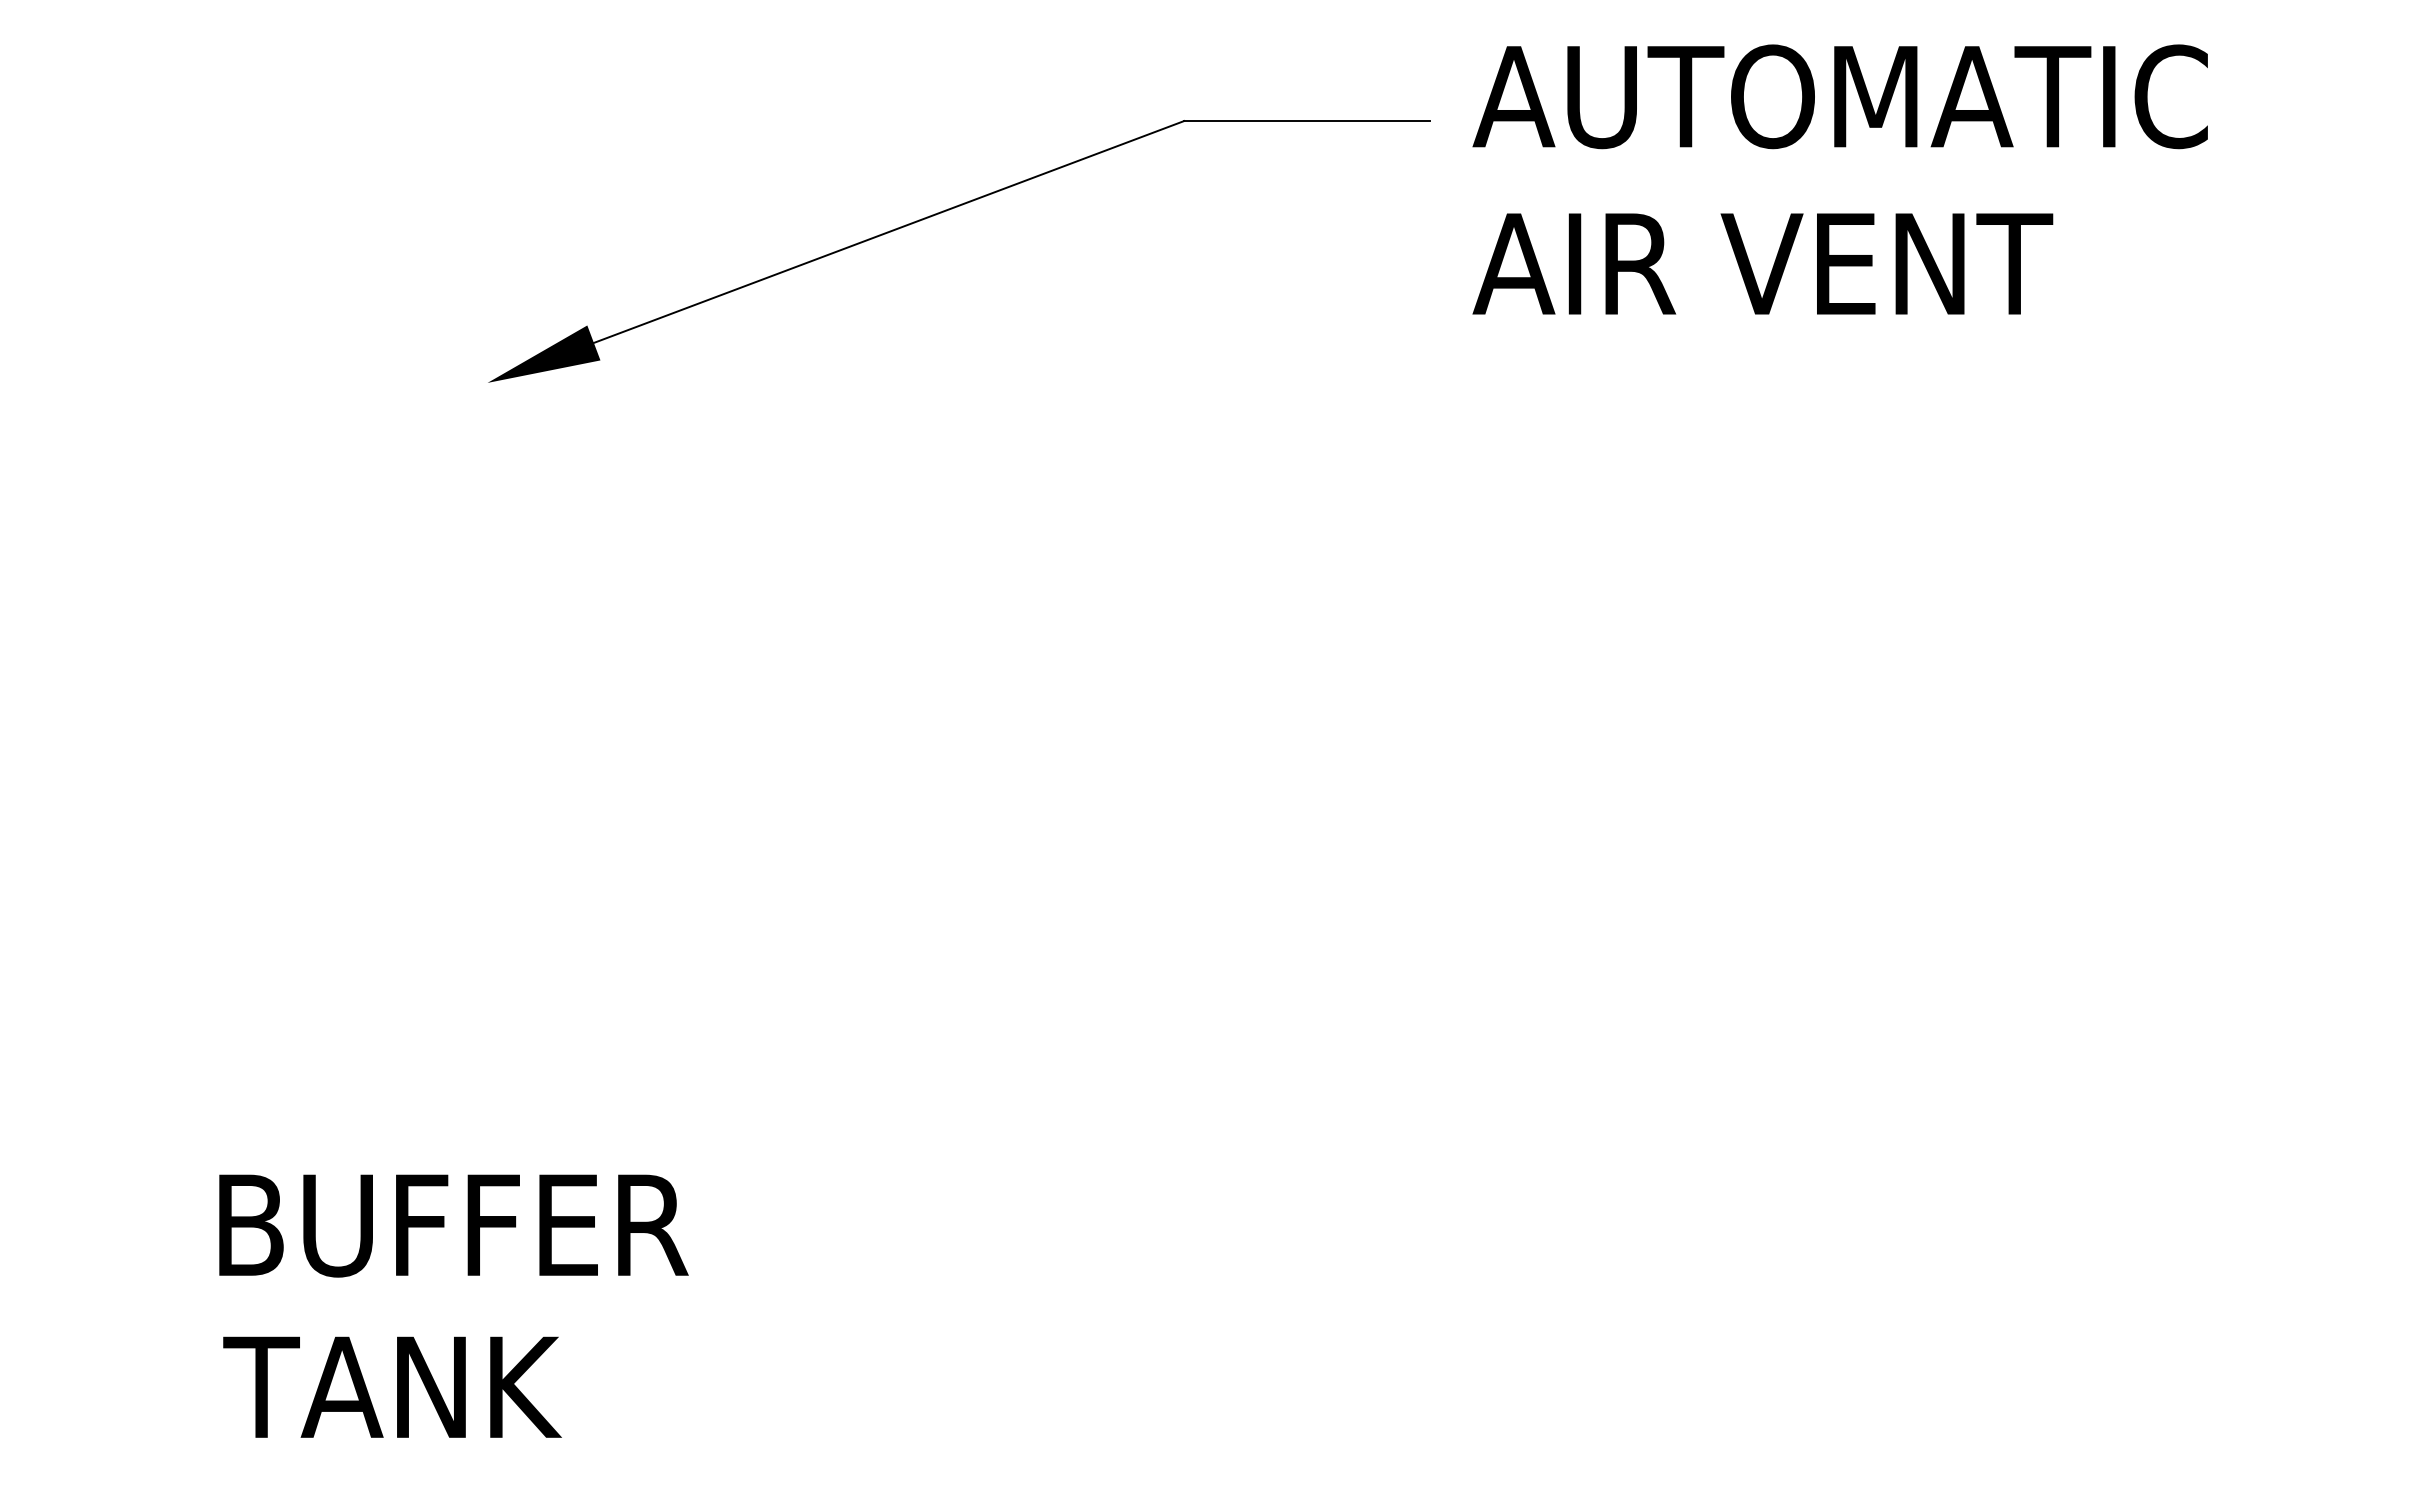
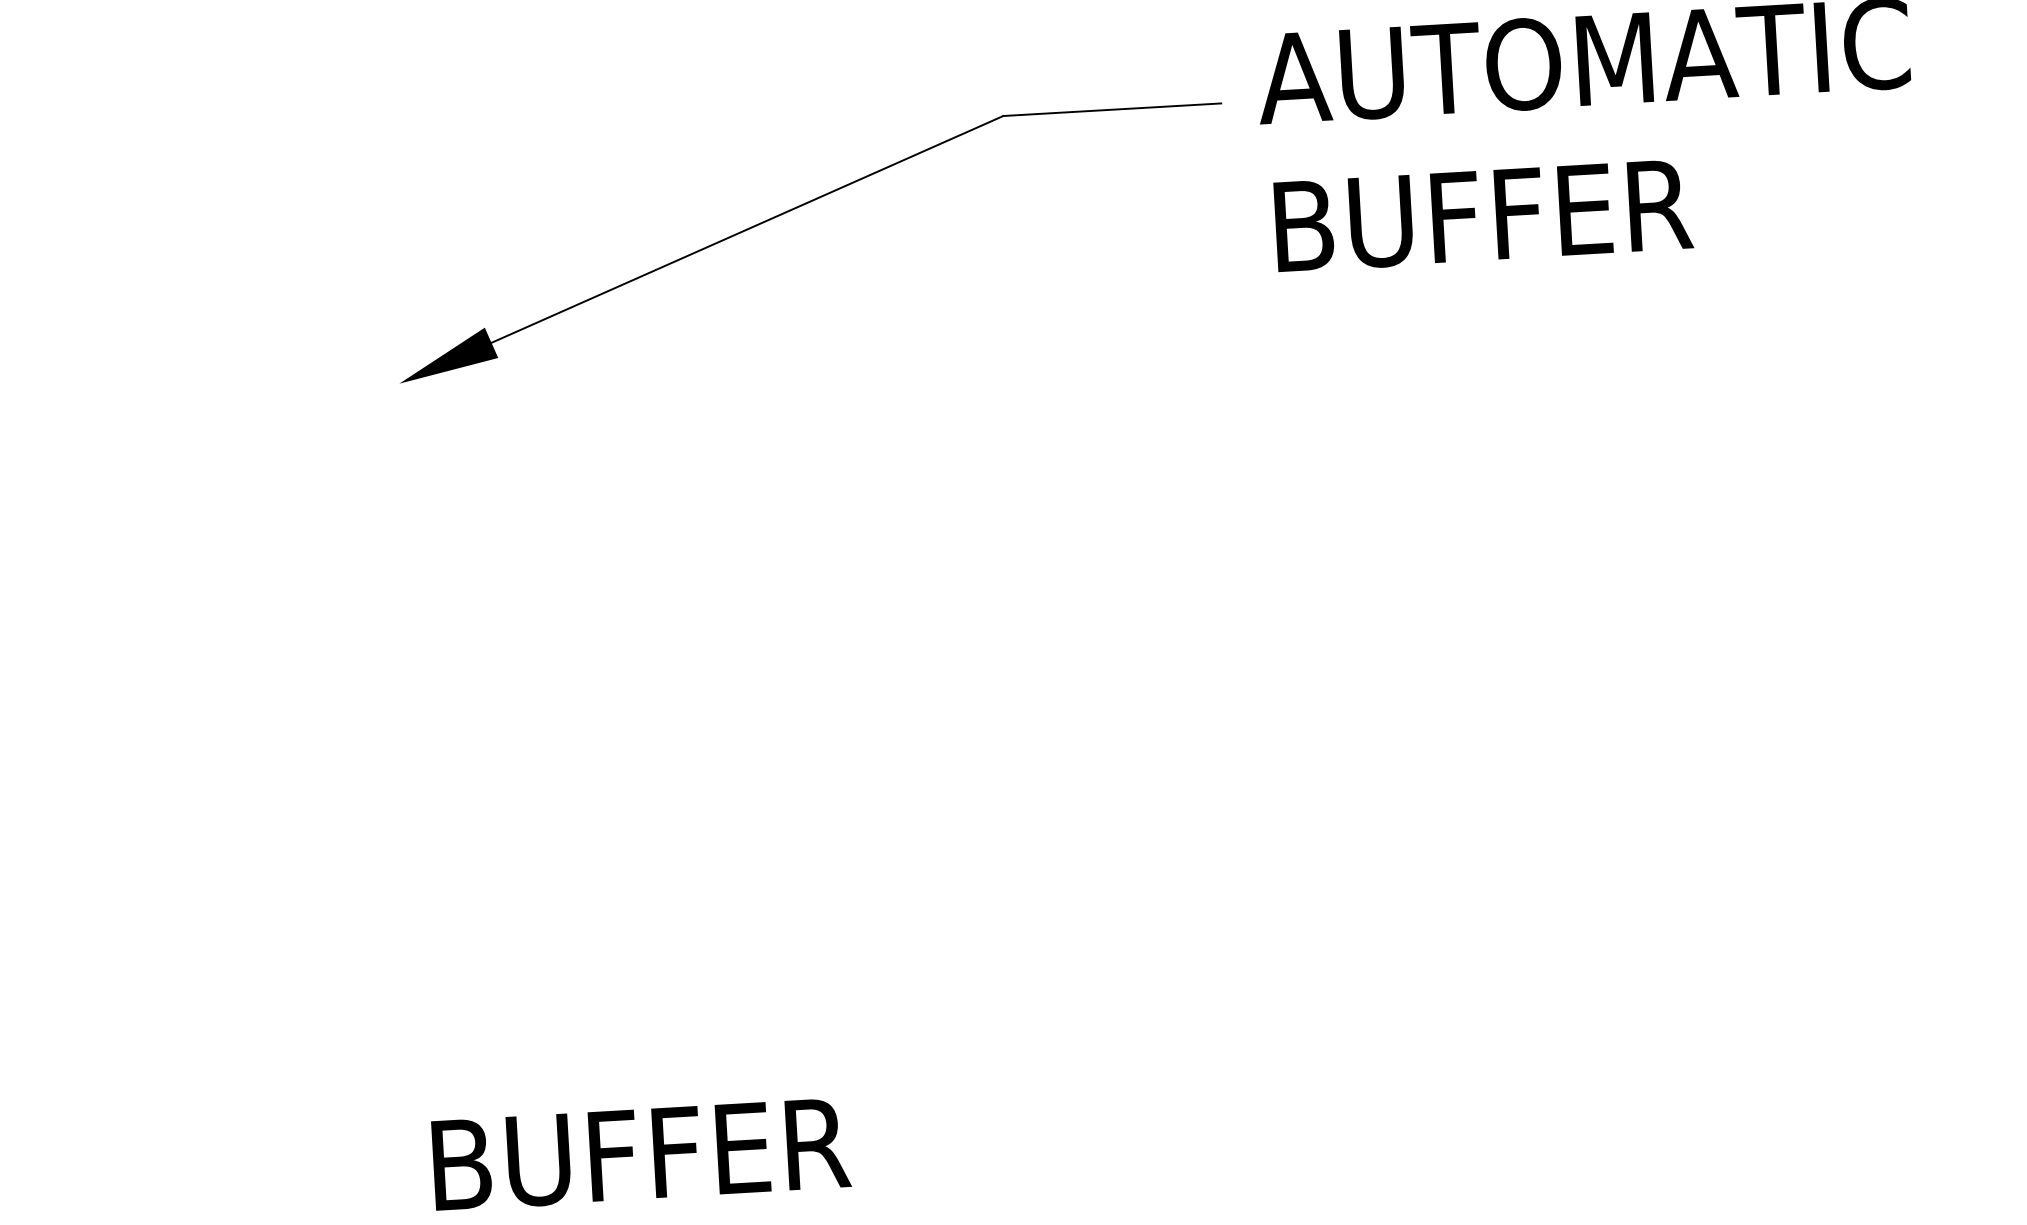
text: (1762, 264) -> (1522, 213), AIR VENT -> BUFFER
text: (453, 1225) -> (641, 1154), moved

